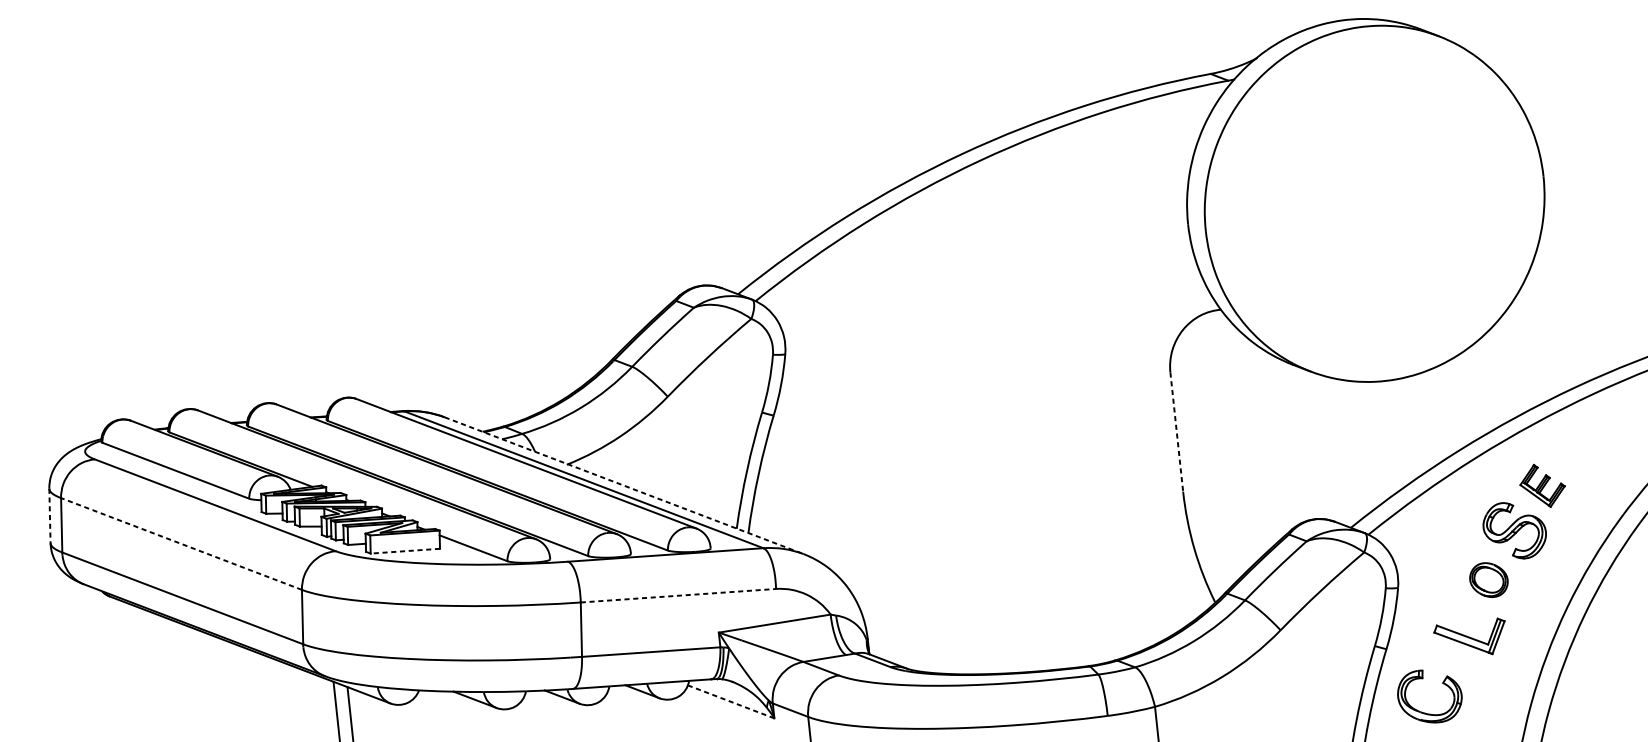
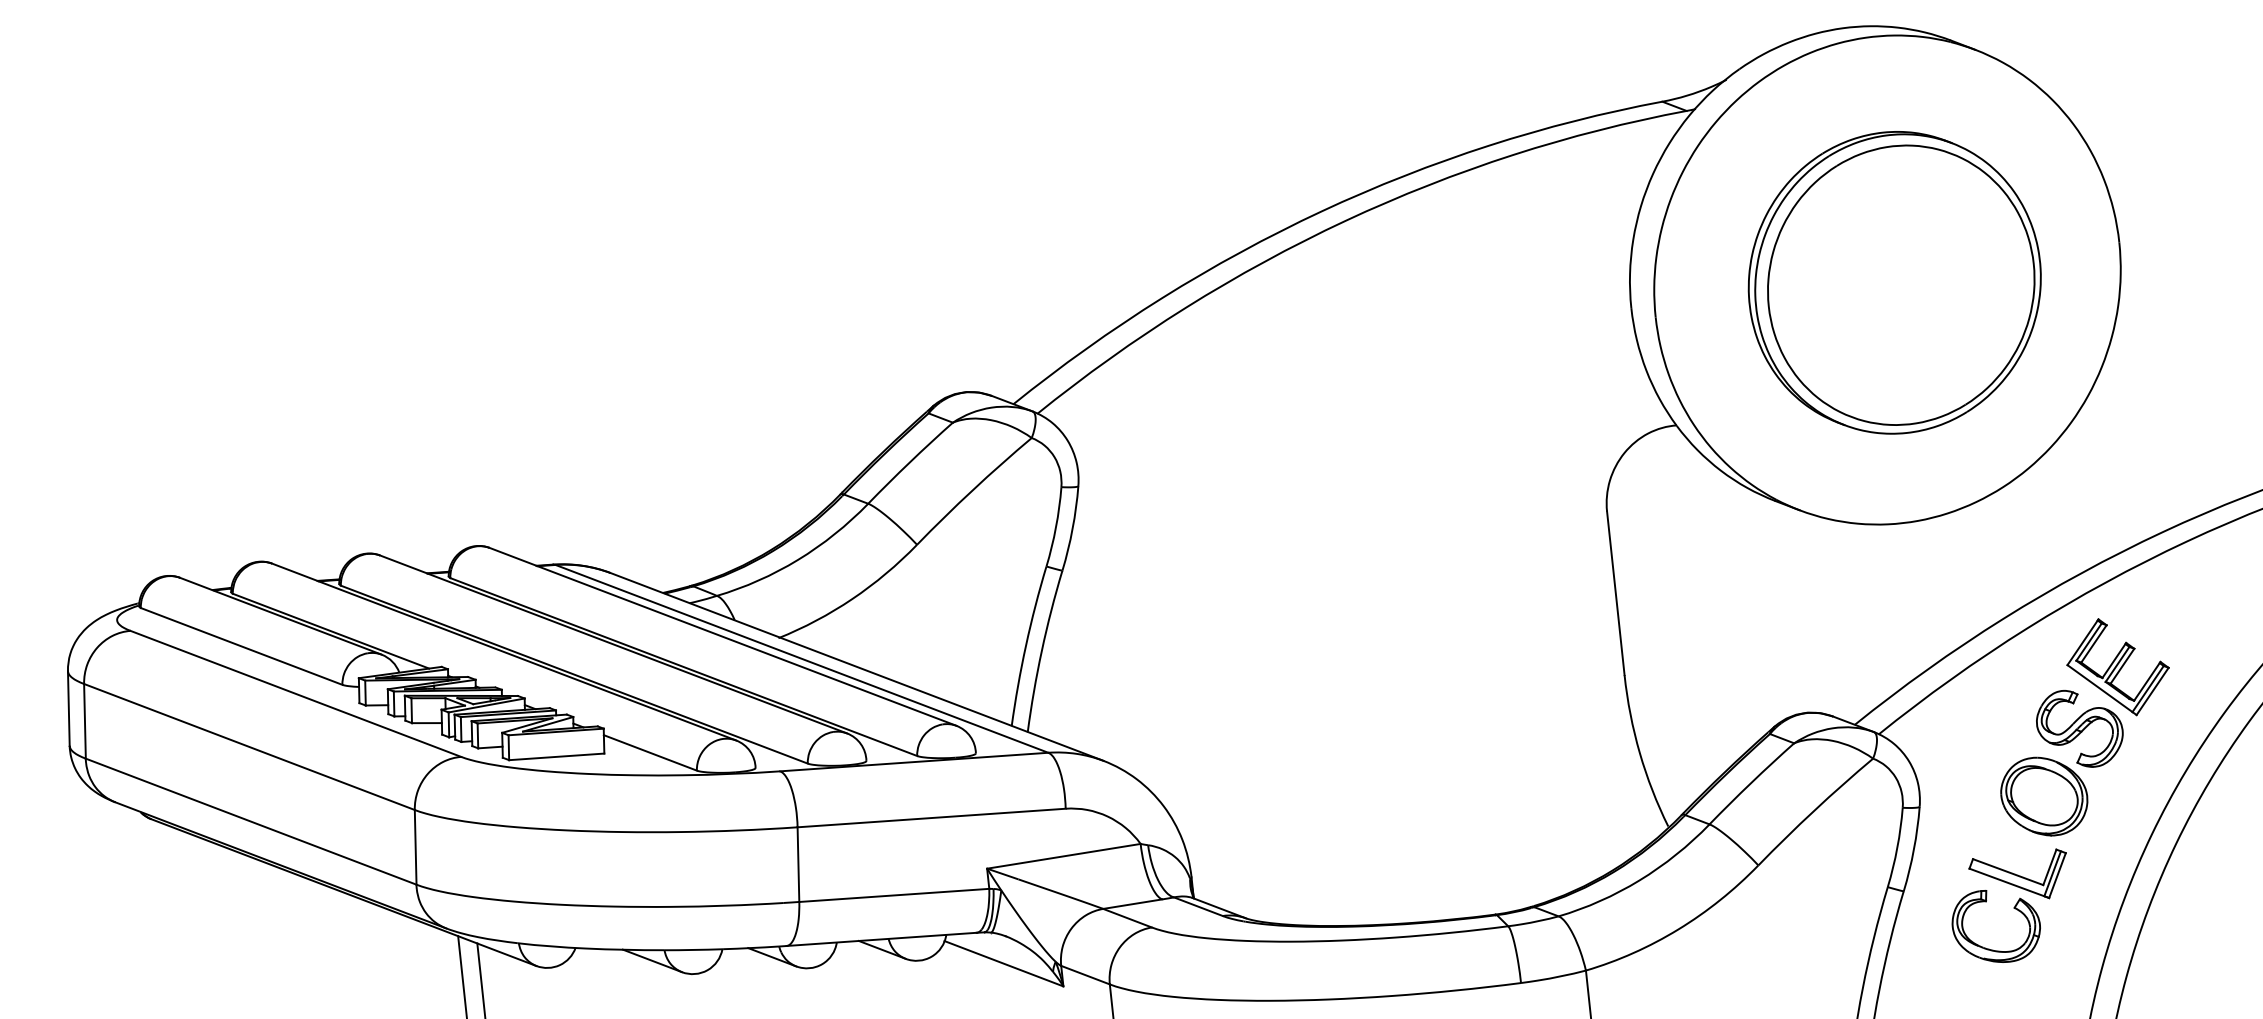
part: (1379, 205) -> (1894, 282), added
line: (1176, 432) -> (1615, 593), dashed -> solid
line: (624, 485) -> (857, 666), dashed -> solid
part: (1542, 486) -> (2117, 667), size x1.67
line: (49, 515) -> (68, 708), dashed -> solid
line: (181, 544) -> (249, 747), dashed -> solid
line: (405, 550) -> (556, 756), dashed -> solid
part: (1489, 580) -> (2044, 796), size x1.67
line: (679, 595) -> (932, 817), dashed -> solid
line: (730, 701) -> (1003, 963), dashed -> solid
part: (1424, 712) -> (1989, 948), moved

